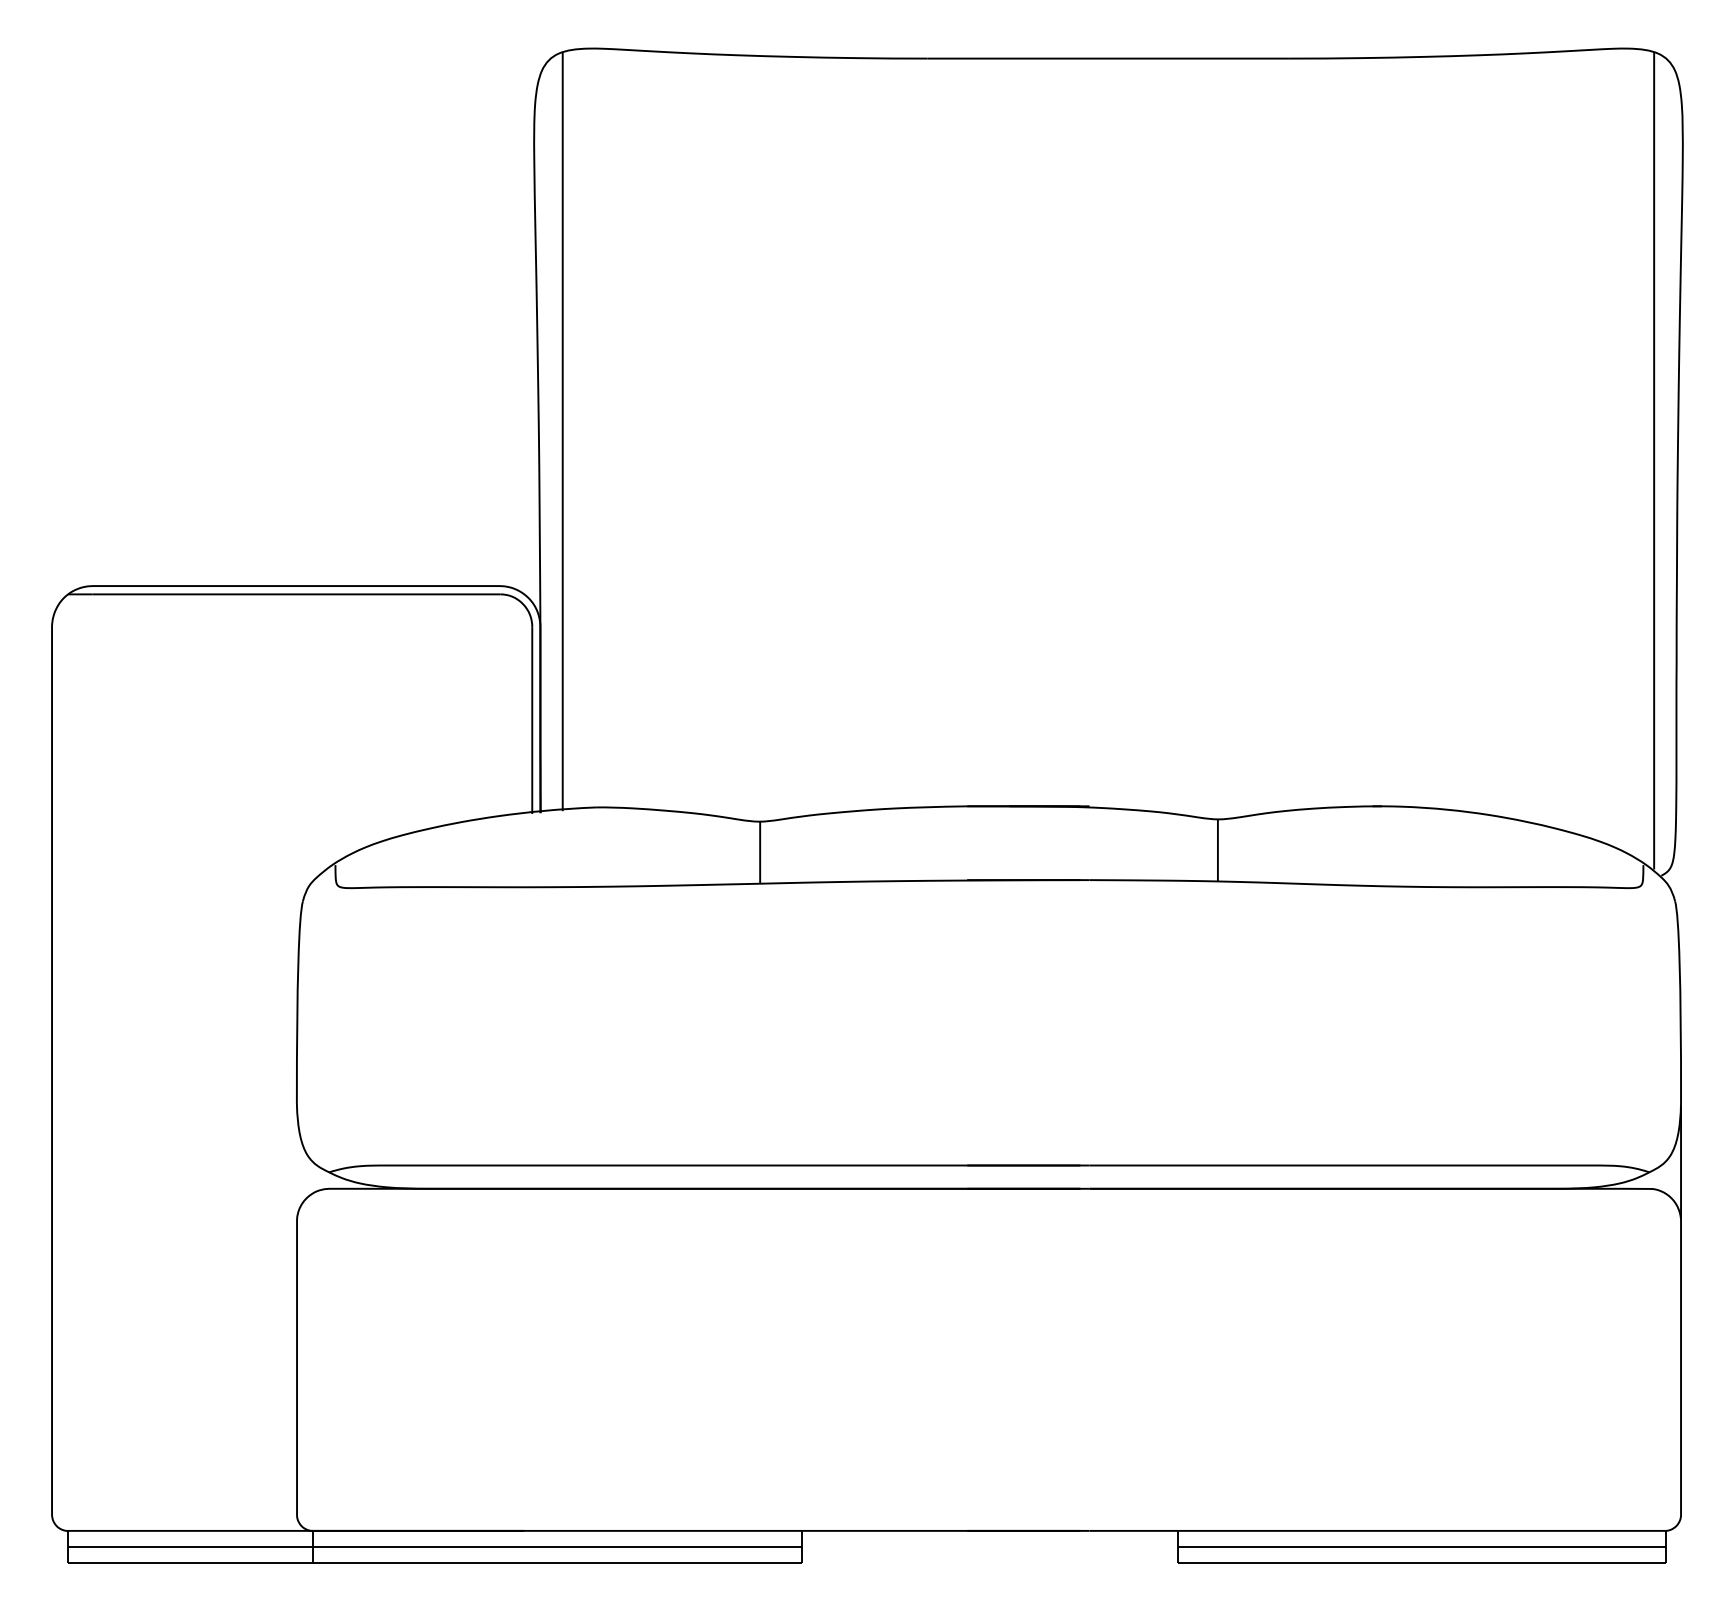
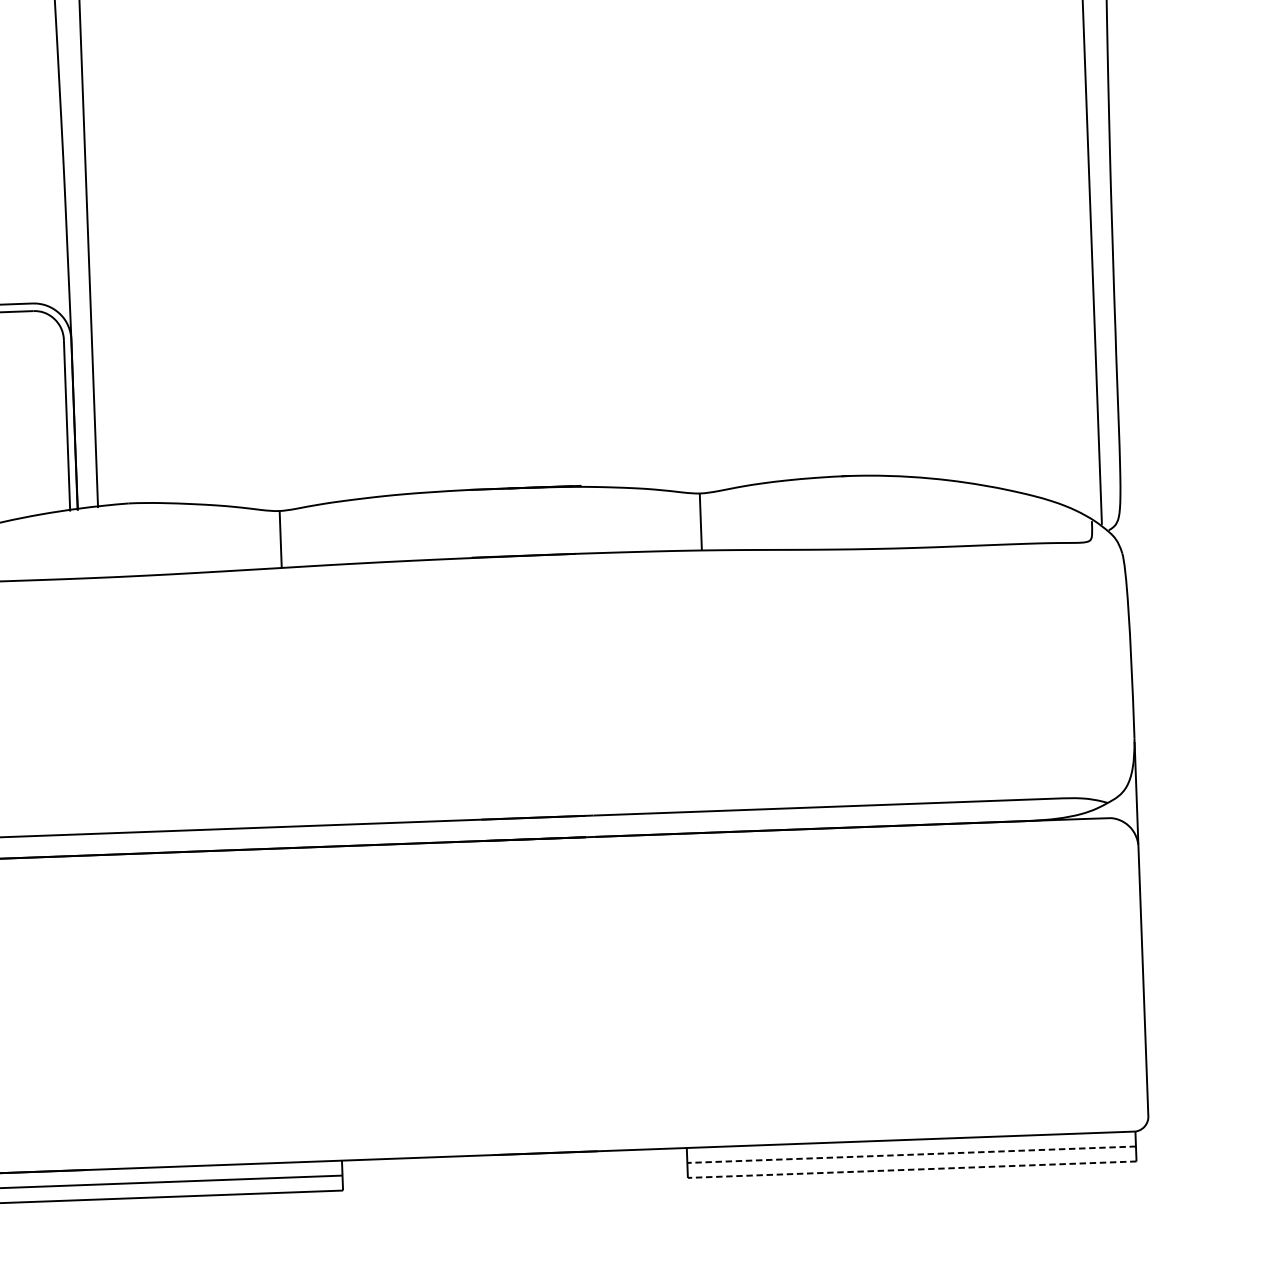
line: (1421, 1547) -> (911, 1155), solid -> dashed
line: (1421, 1563) -> (911, 1169), solid -> dashed

